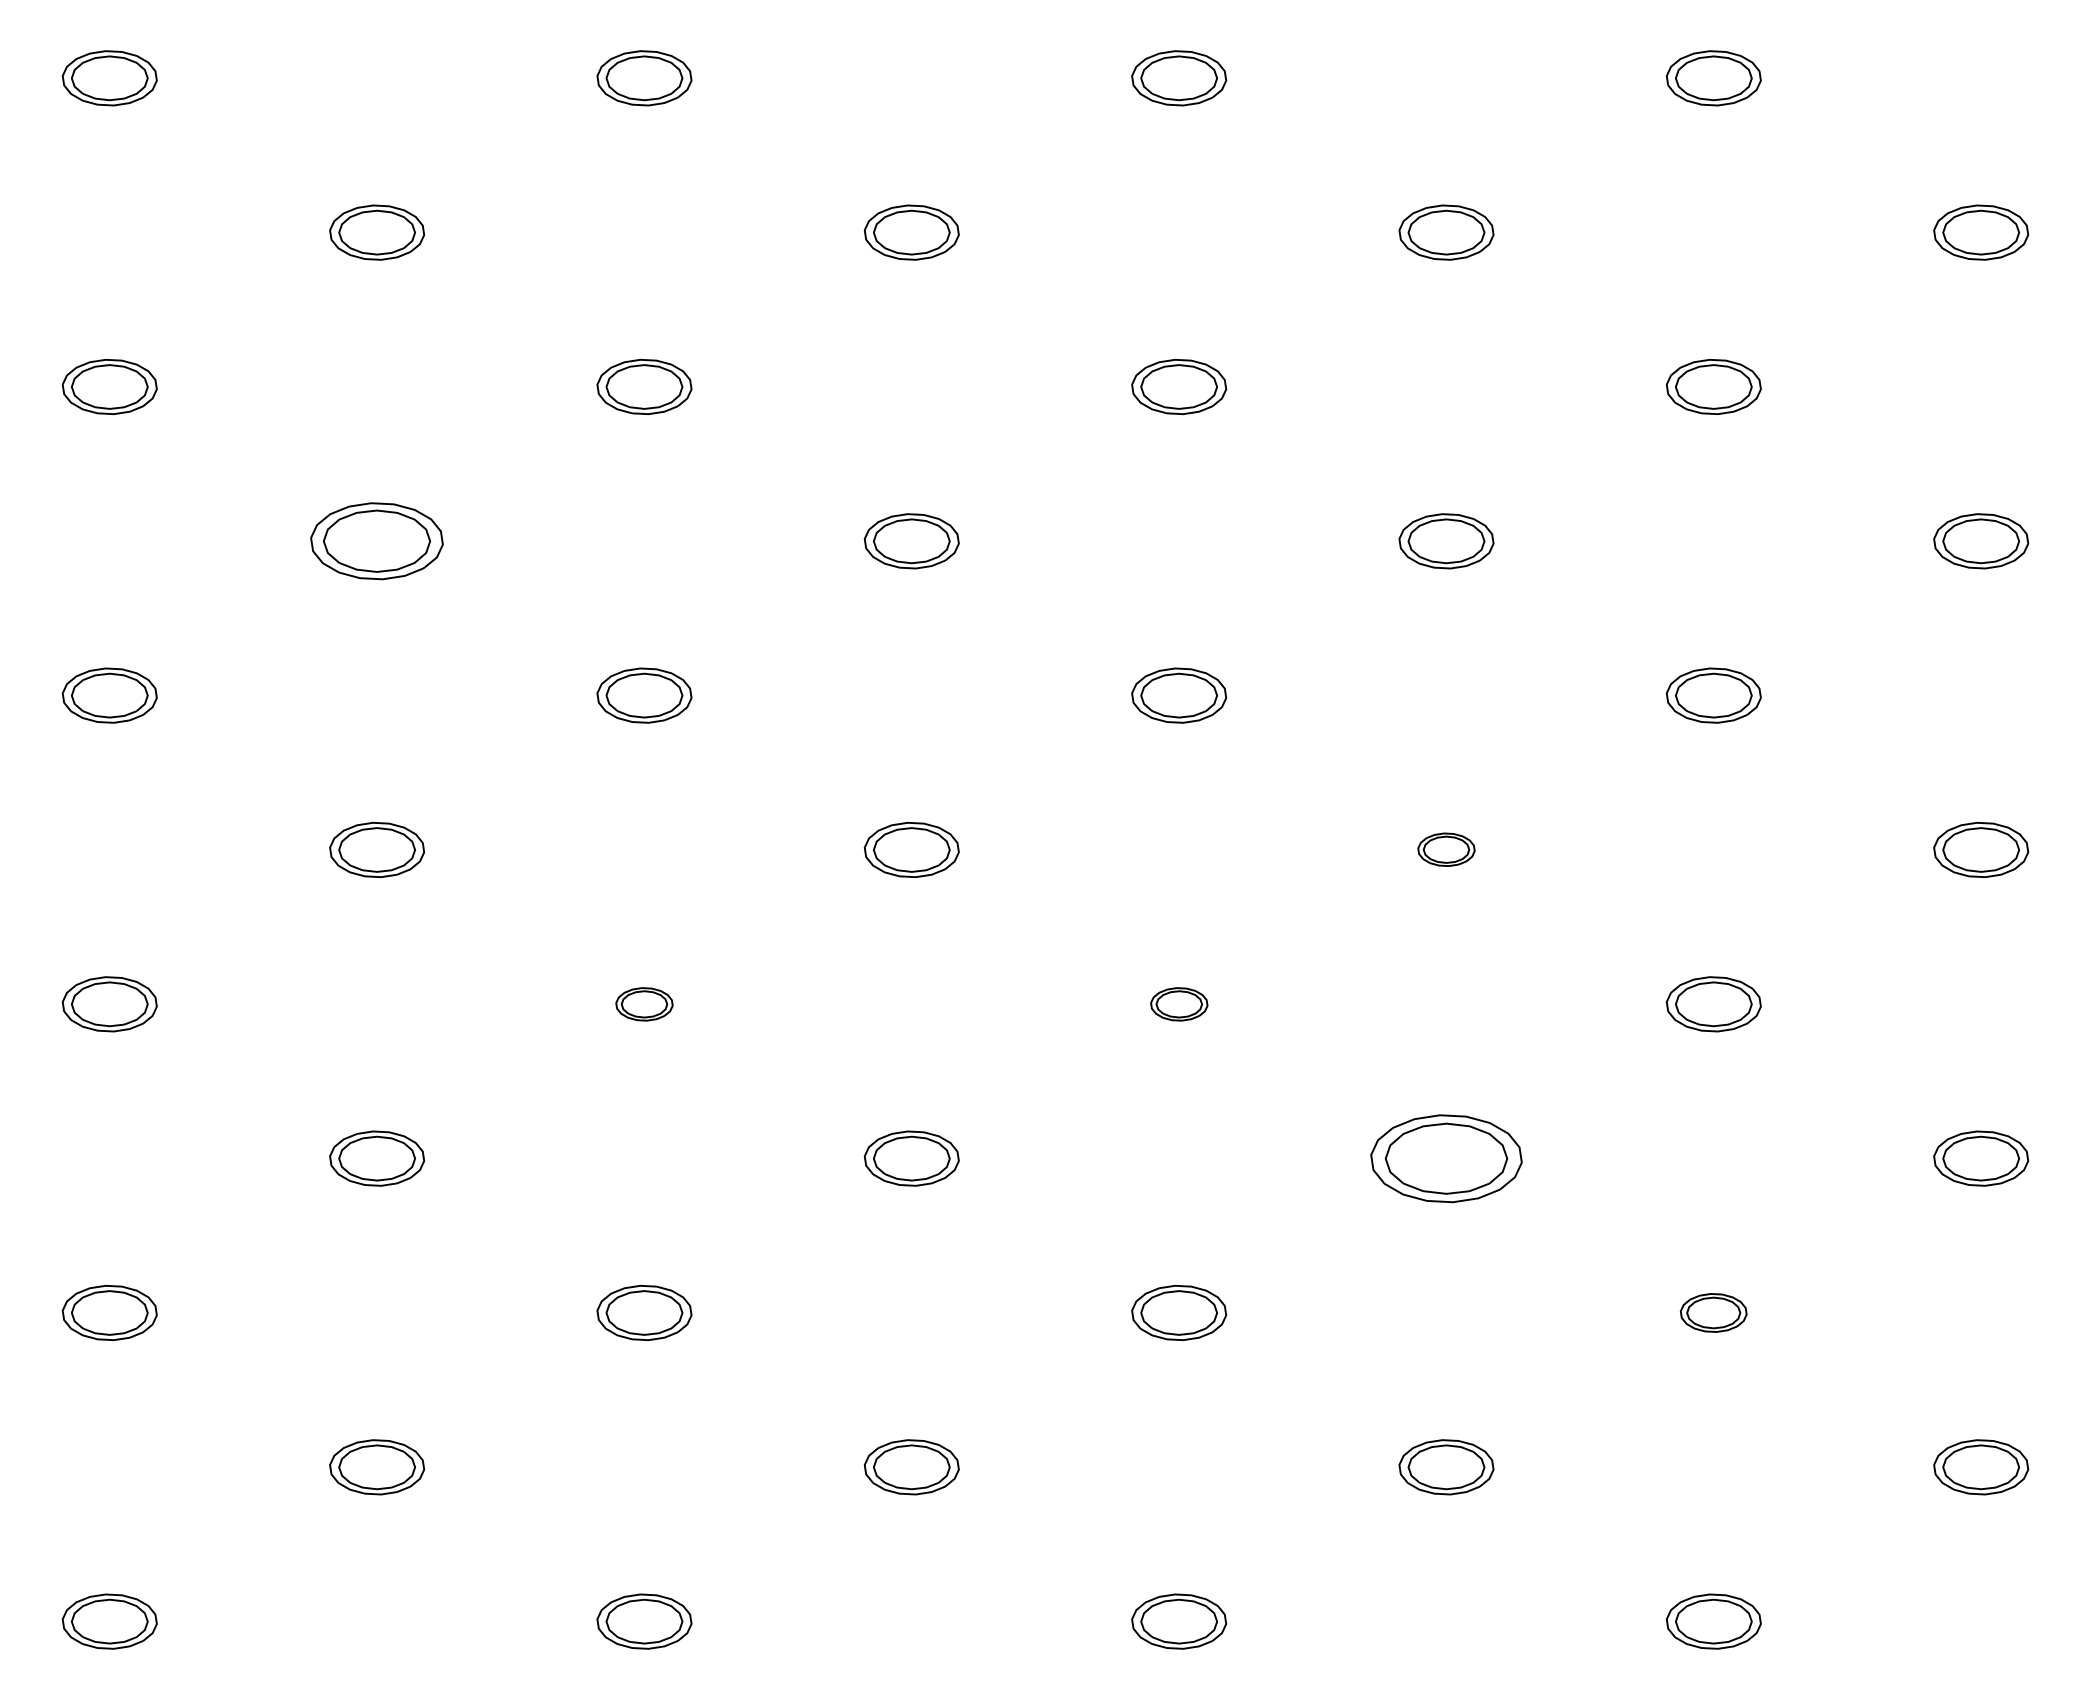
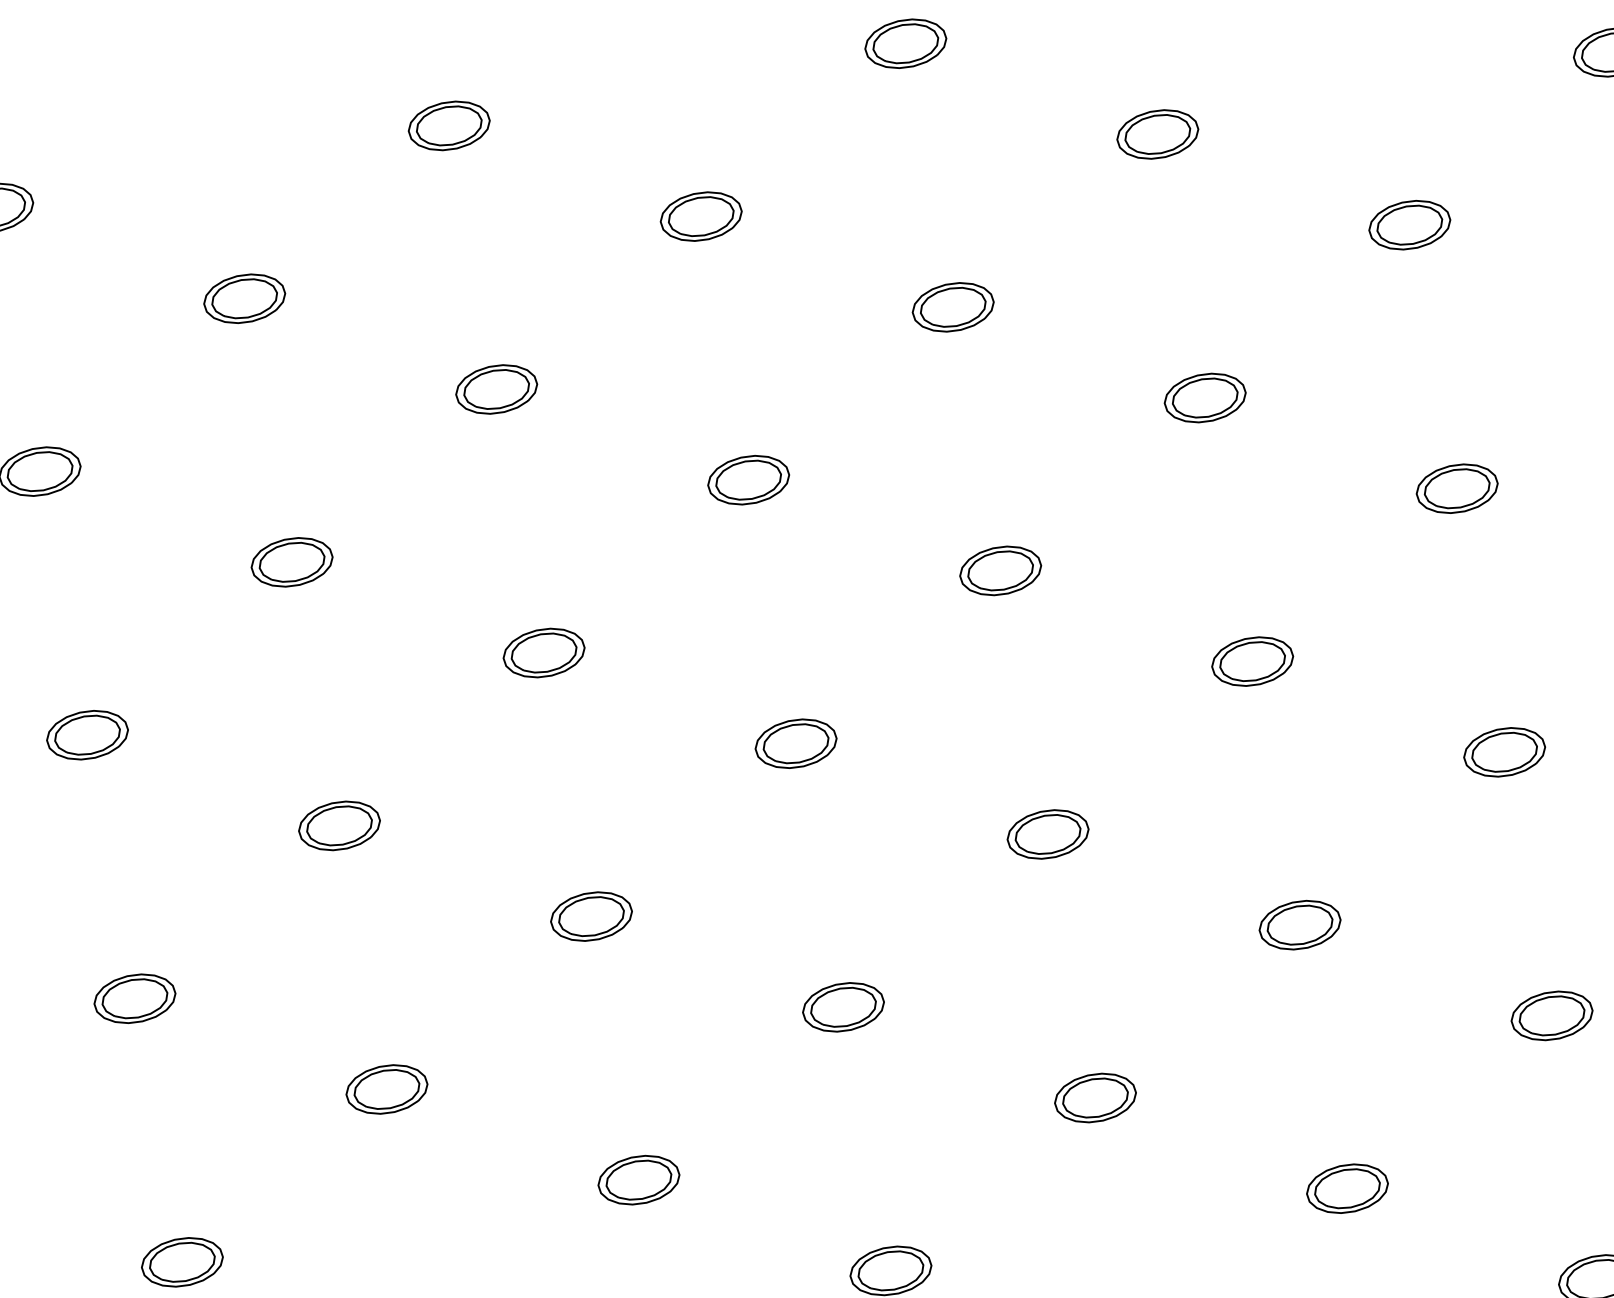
part: (377, 541) -> (292, 562), size x0.71
part: (1446, 849) -> (1252, 661), size x1.67
part: (644, 1004) -> (591, 916), size x1.67
part: (1179, 1004) -> (1048, 834), size x1.67
part: (1446, 1158) -> (1300, 925), size x0.62
part: (1713, 1312) -> (1551, 1015), size x1.43

